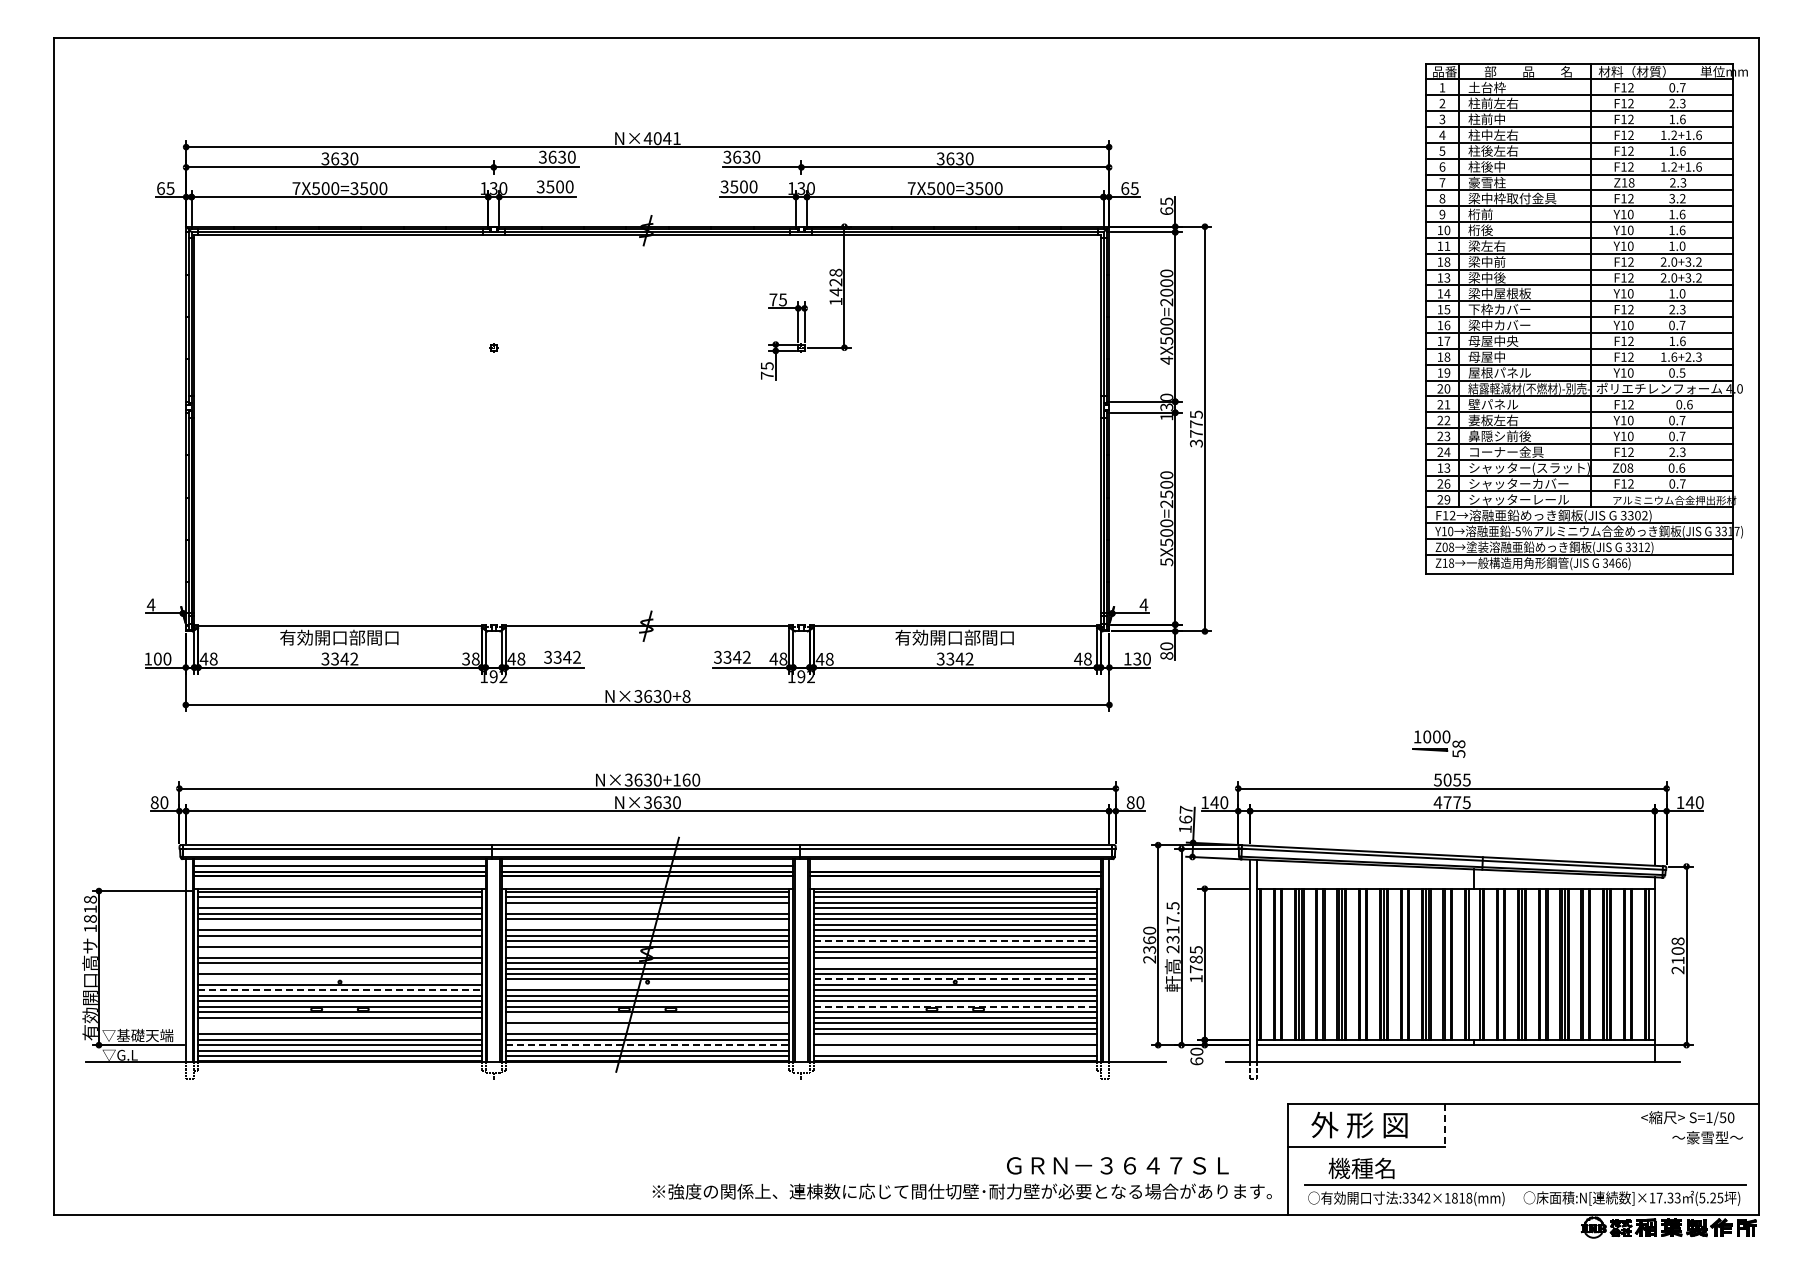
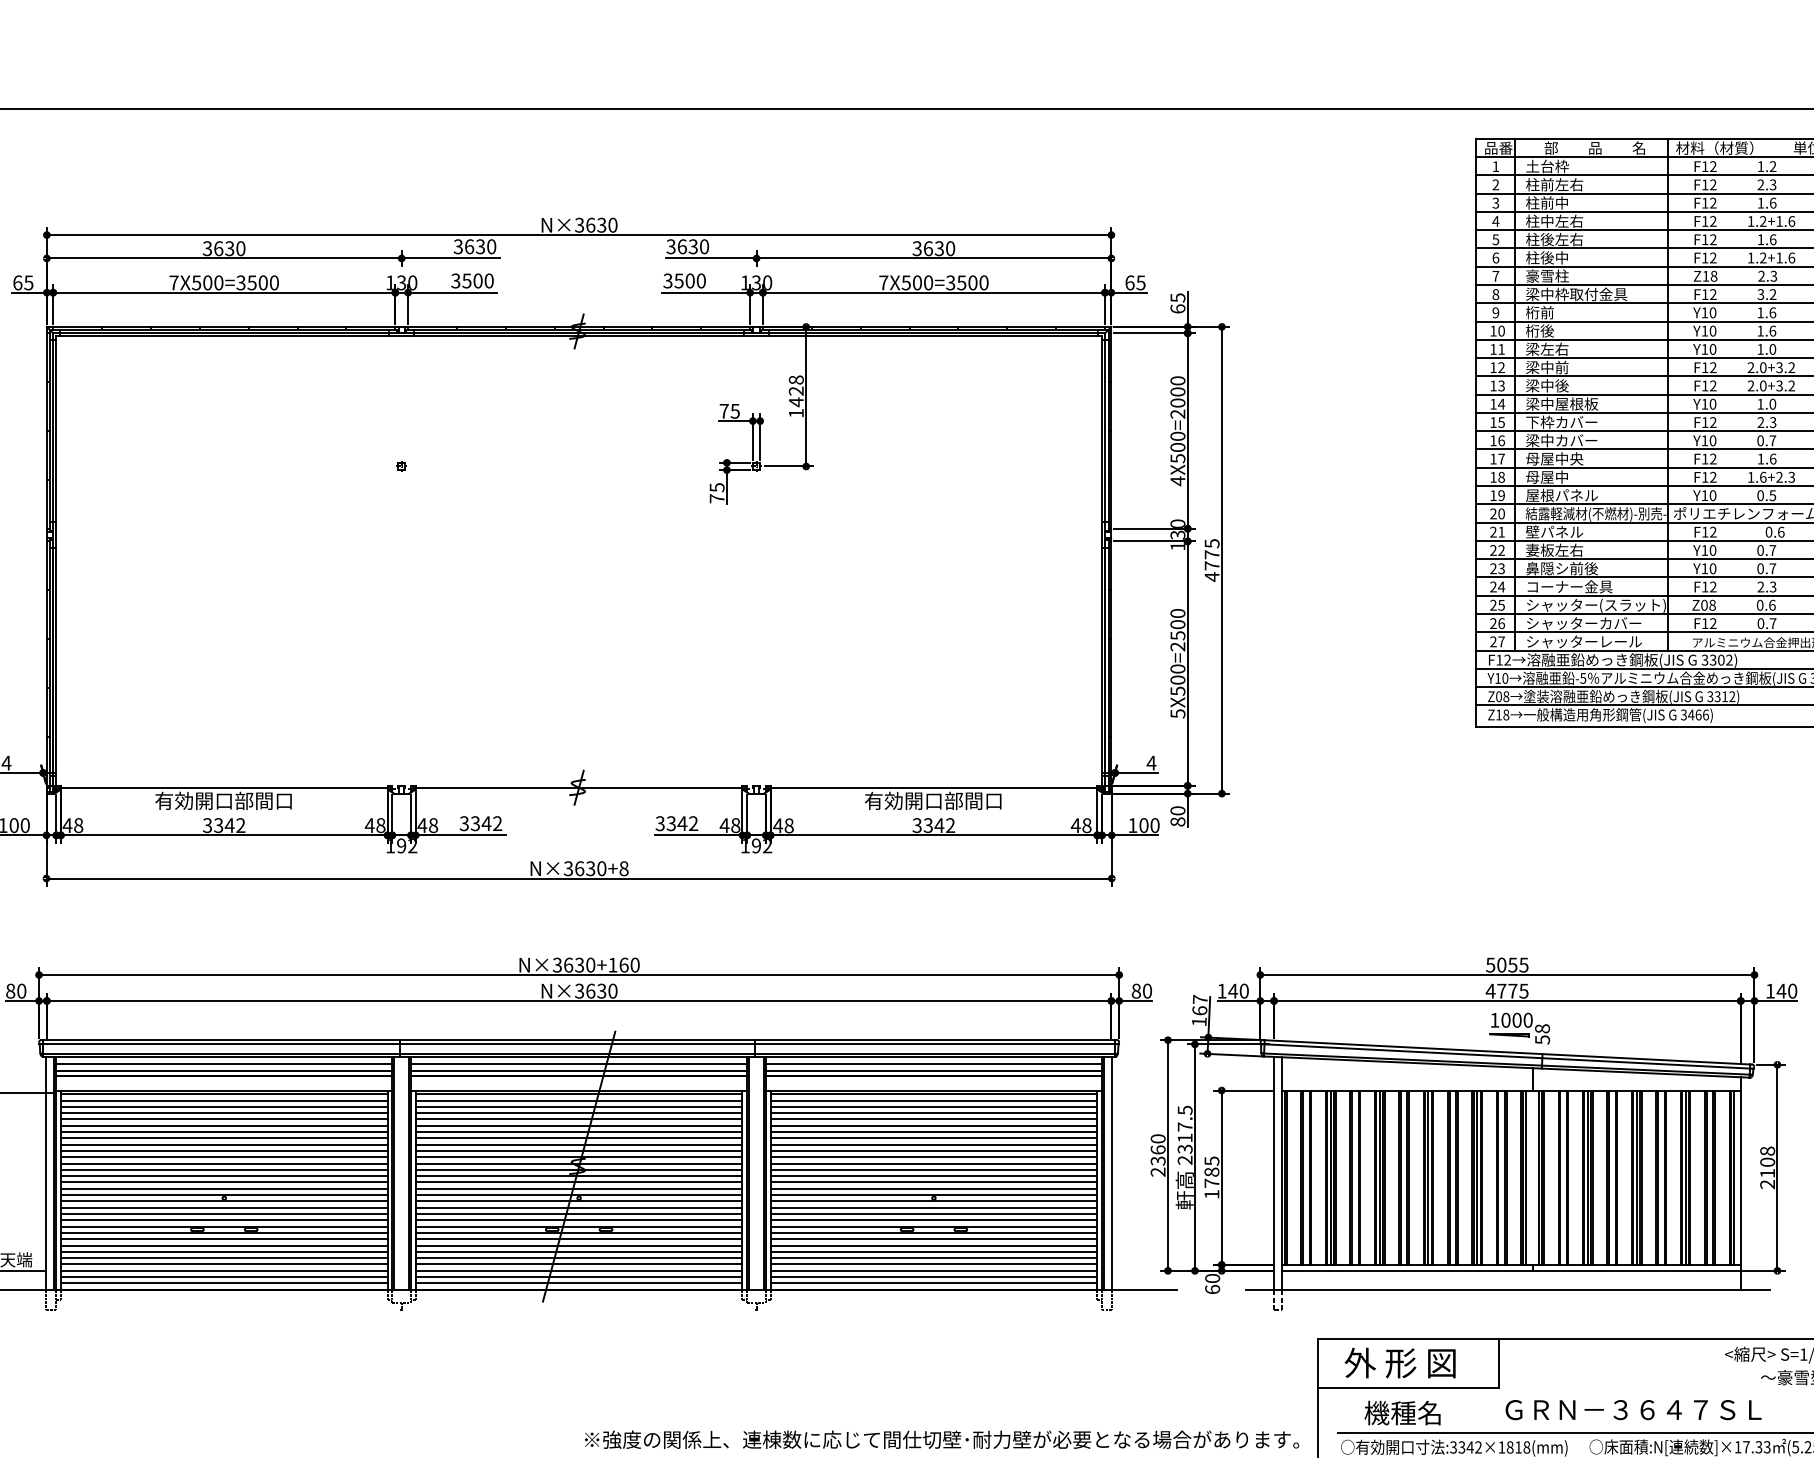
text: (1677, 87) -> (1766, 166), 0.7 -> 1.2
text: (661, 138) -> (595, 225), N×4041 -> N×3630
text: (1447, 261) -> (1501, 367), 18 -> 12
text: (1196, 443) -> (1212, 576), 3775 -> 4775
text: (1443, 467) -> (1497, 604), 13 -> 25
text: (1447, 499) -> (1501, 641), 29 -> 27
text: (465, 658) -> (369, 824), 38 -> 48
text: (1137, 658) -> (1144, 824), 130 -> 100
part: (1438, 743) -> (1519, 1027), moved
line: (954, 866) -> (933, 1064), added
line: (339, 902) -> (223, 1106), added
line: (647, 908) -> (578, 1113), added
line: (339, 924) -> (223, 1131), added
line: (647, 924) -> (578, 1131), added
line: (339, 941) -> (223, 1151), added
line: (955, 941) -> (934, 1151), dashed -> solid
line: (339, 952) -> (223, 1164), added
line: (647, 952) -> (578, 1164), added
line: (954, 963) -> (933, 1176), added
line: (339, 968) -> (223, 1182), added
line: (339, 979) -> (223, 1195), added
line: (955, 979) -> (934, 1195), dashed -> solid
line: (647, 984) -> (578, 1200), added
line: (339, 990) -> (223, 1207), dashed -> solid
line: (955, 1006) -> (934, 1226), dashed -> solid
line: (647, 1017) -> (578, 1238), added
line: (339, 1023) -> (223, 1245), added
line: (339, 1028) -> (223, 1251), added
line: (647, 1028) -> (578, 1251), added
line: (954, 1039) -> (933, 1264), added
line: (647, 1045) -> (578, 1271), dashed -> solid
line: (954, 1050) -> (933, 1277), added
line: (1445, 1126) -> (1499, 1364), dashed -> solid
text: (1117, 1165) -> (1633, 1409), moved

